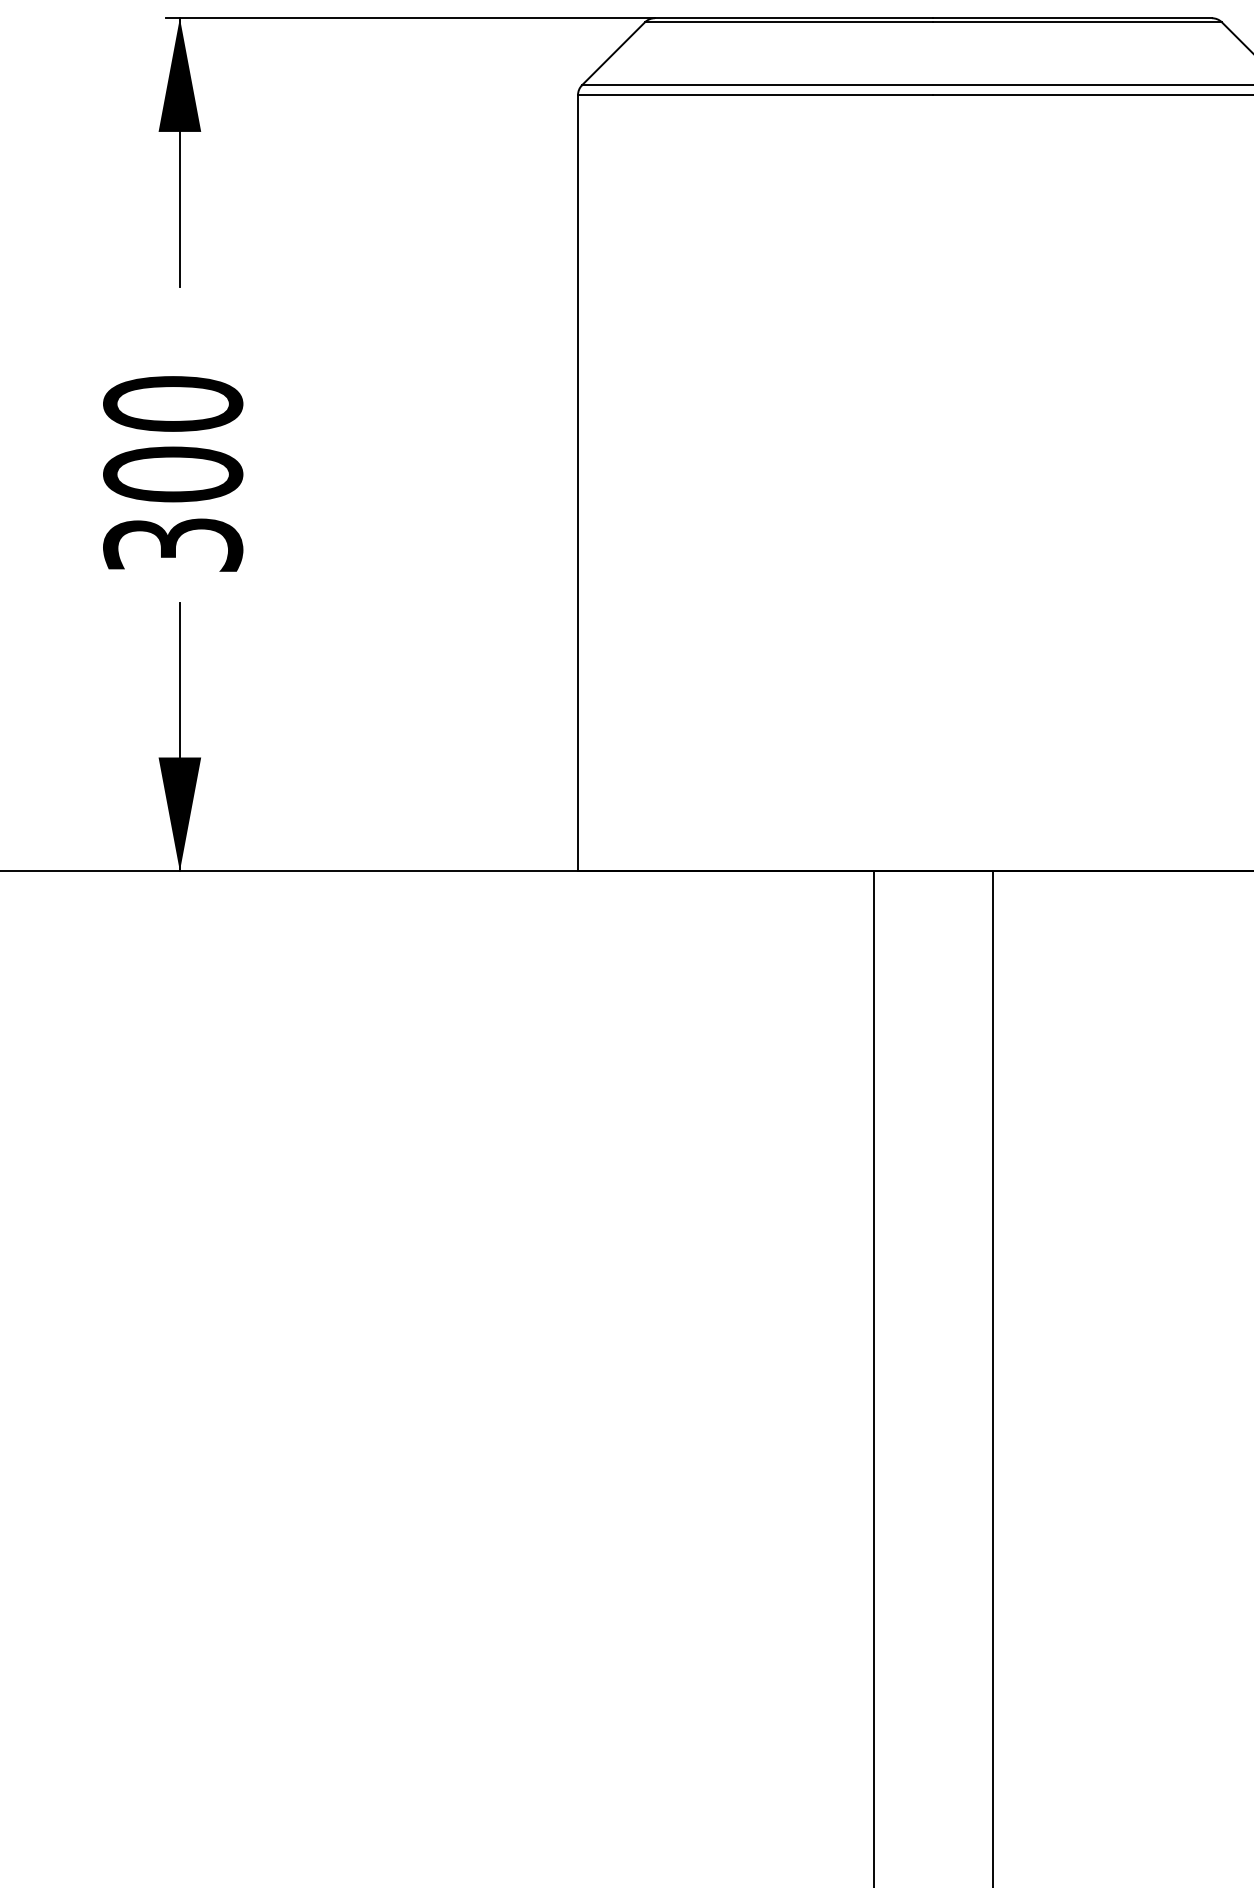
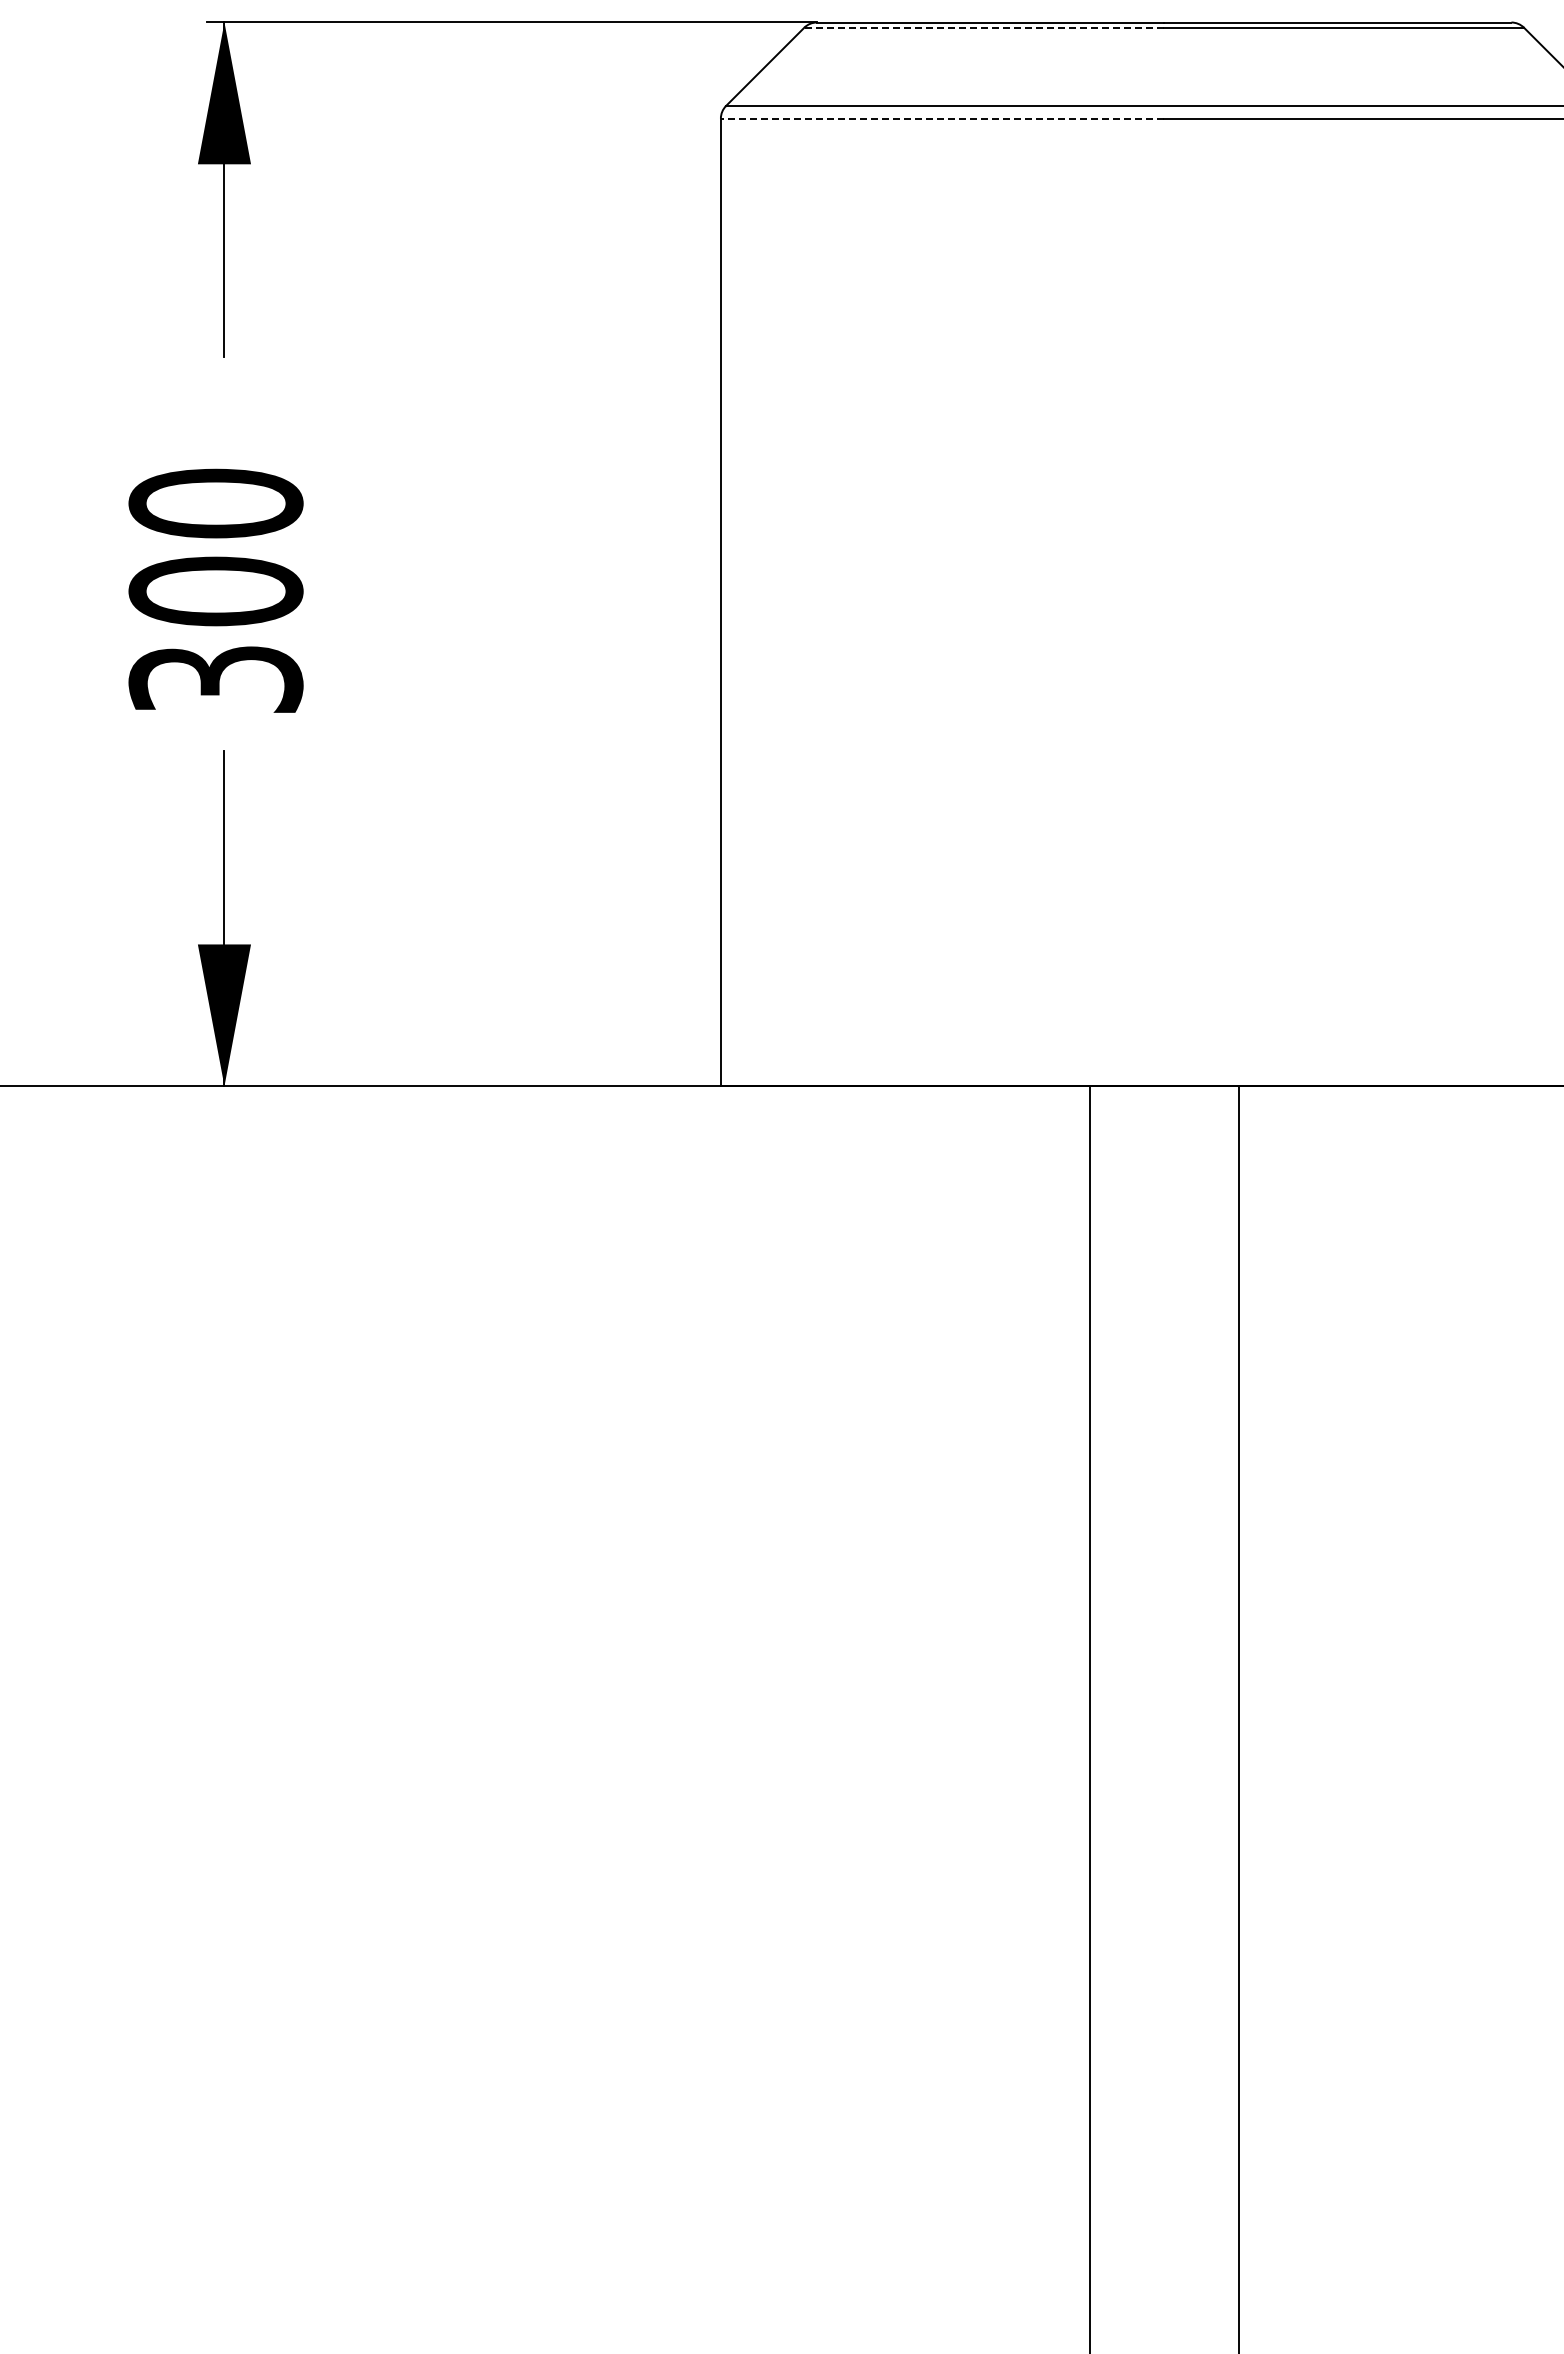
line: (789, 22) -> (984, 27), solid -> dashed
line: (755, 95) -> (942, 118), solid -> dashed

